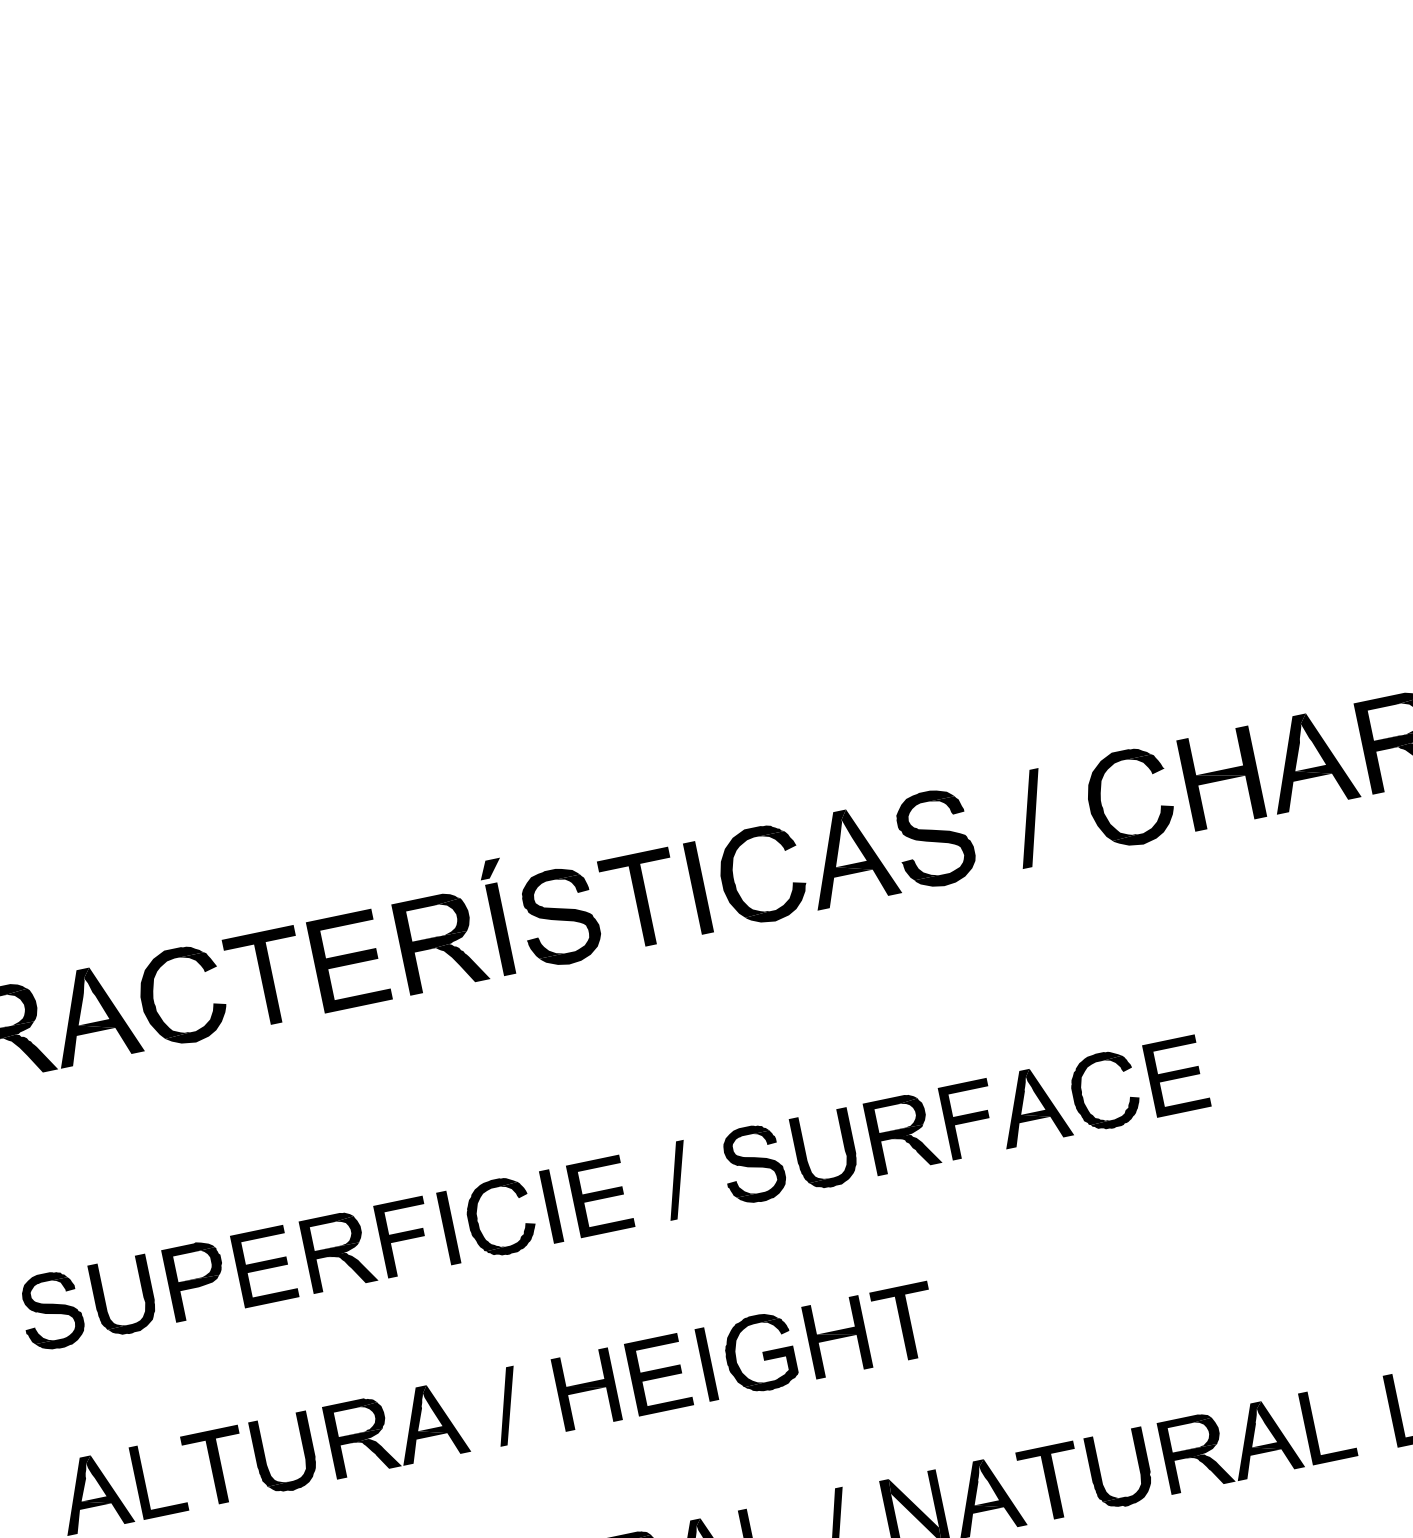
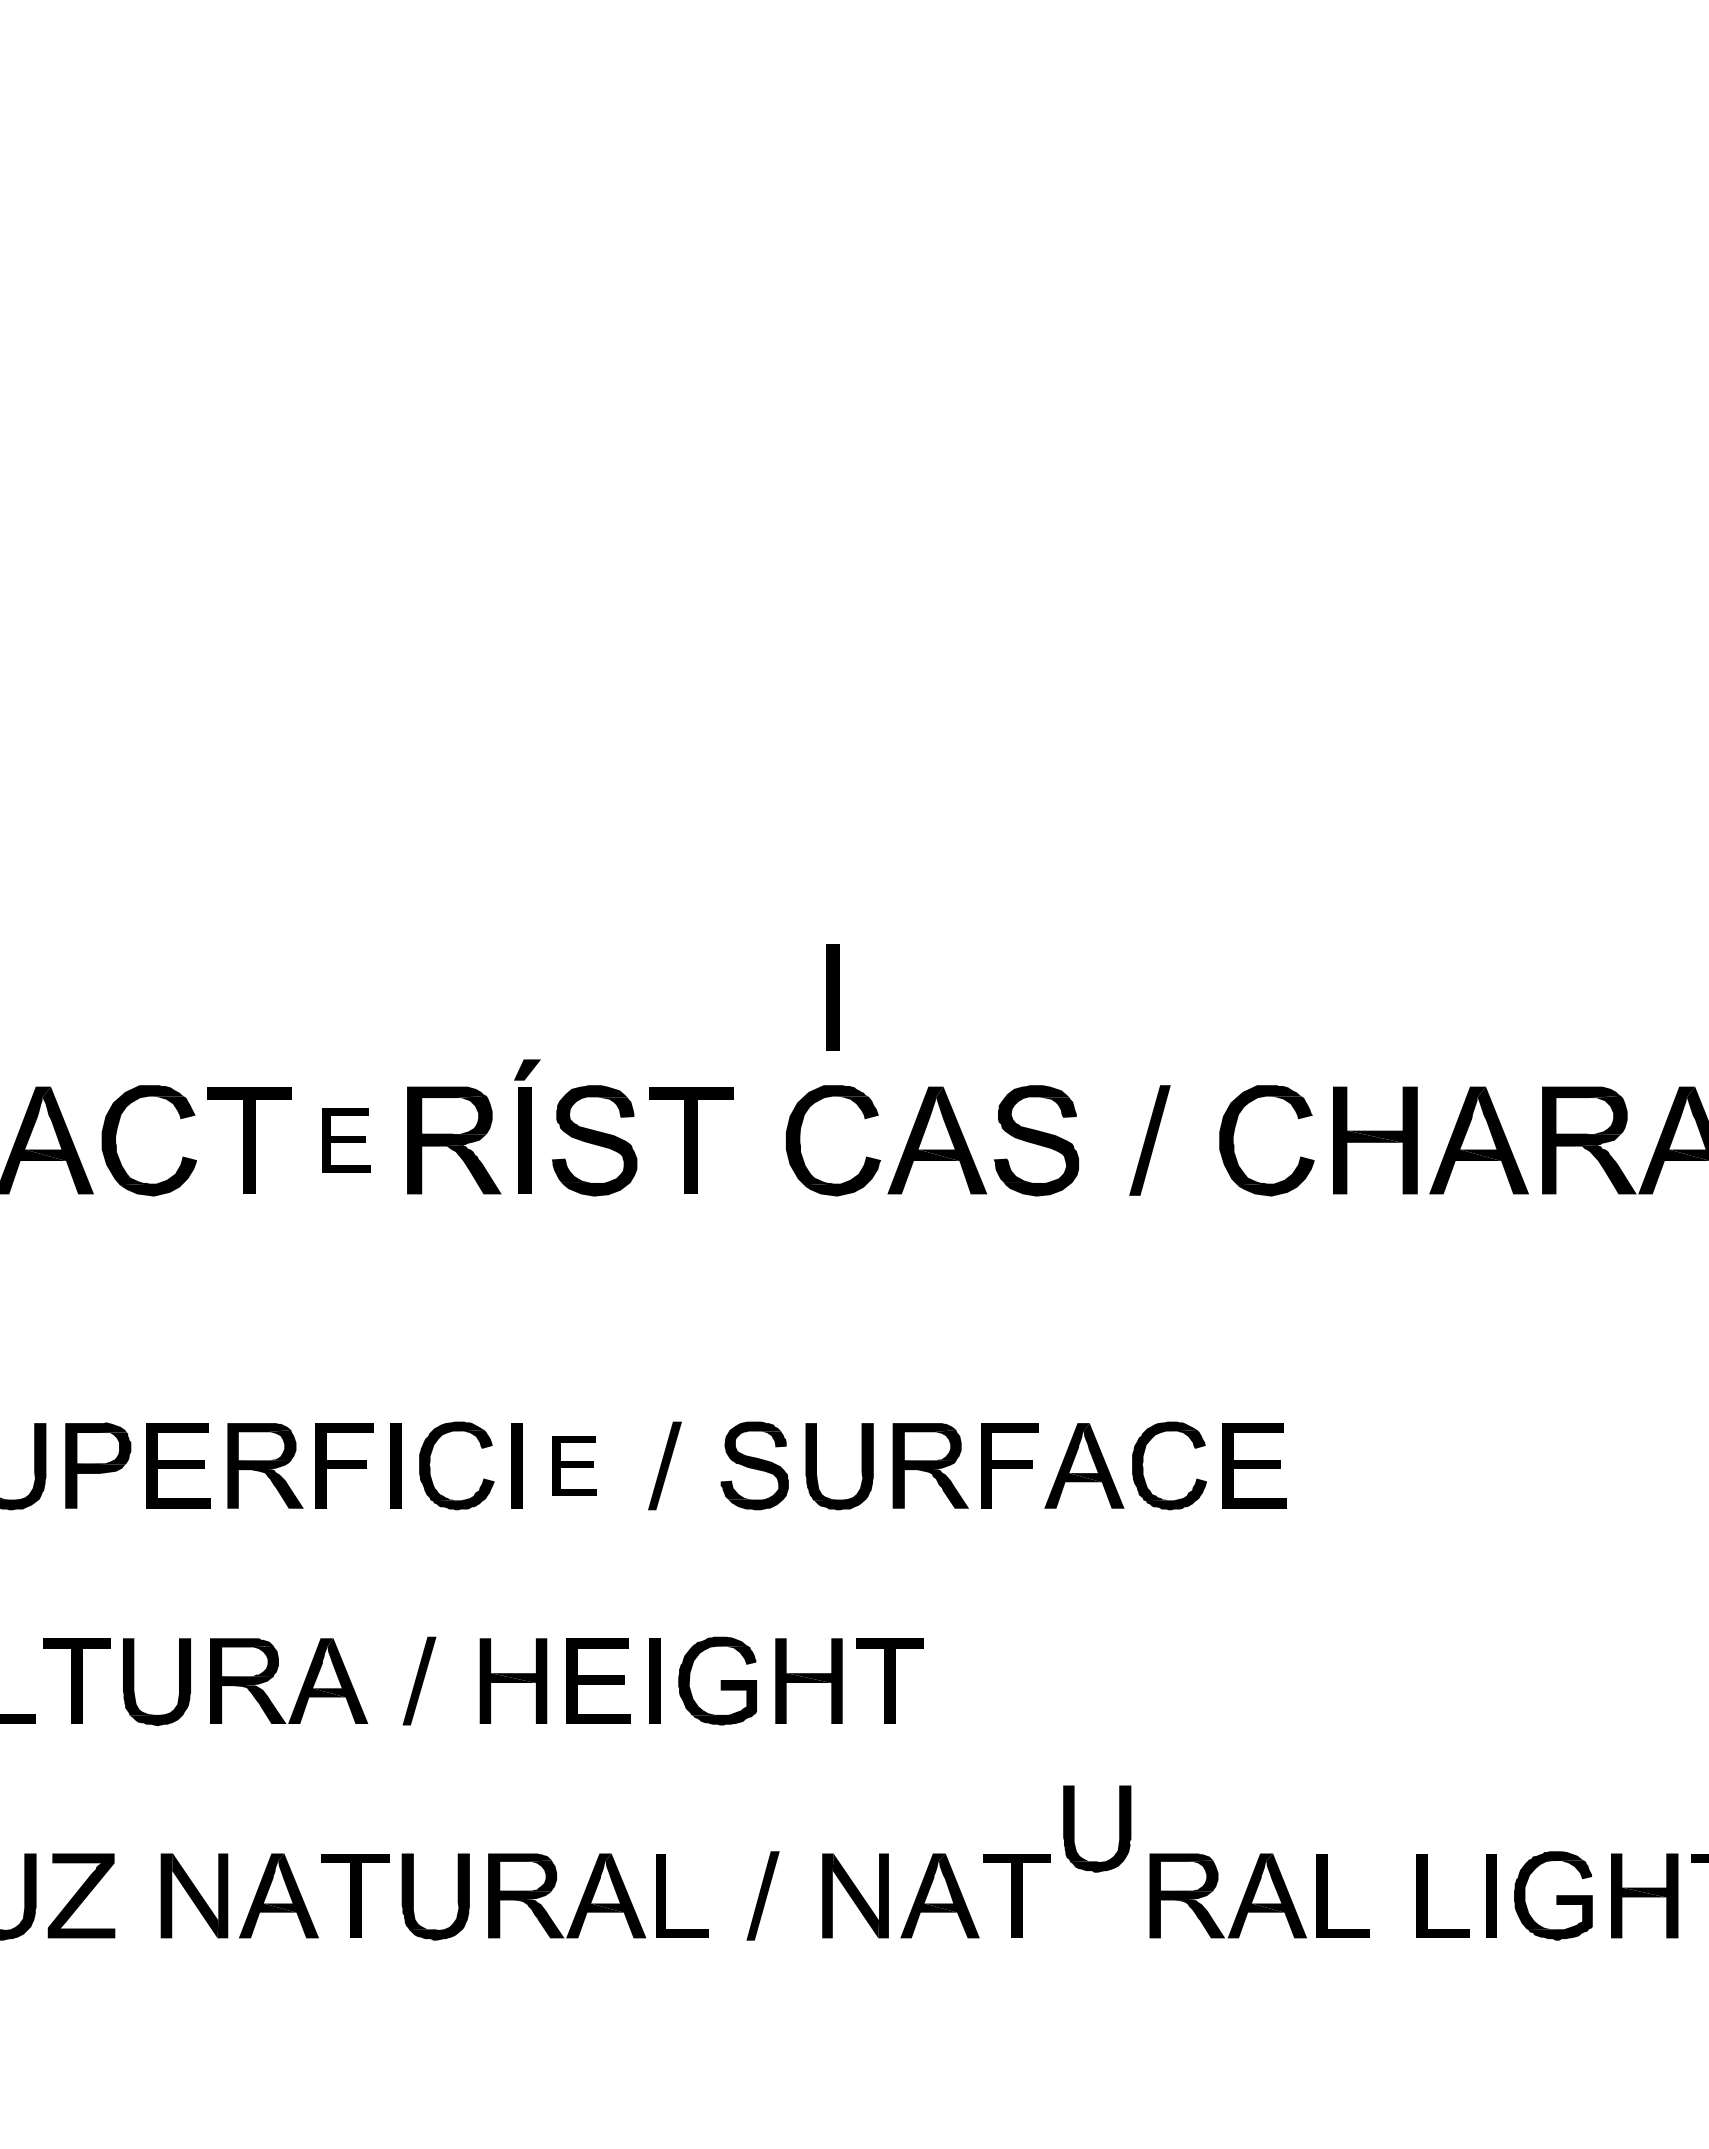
part: (697, 888) -> (832, 997), moved
part: (349, 960) -> (346, 1140), size x0.6
part: (600, 1196) -> (574, 1465), size x0.7
part: (1138, 1464) -> (1119, 1828), moved

